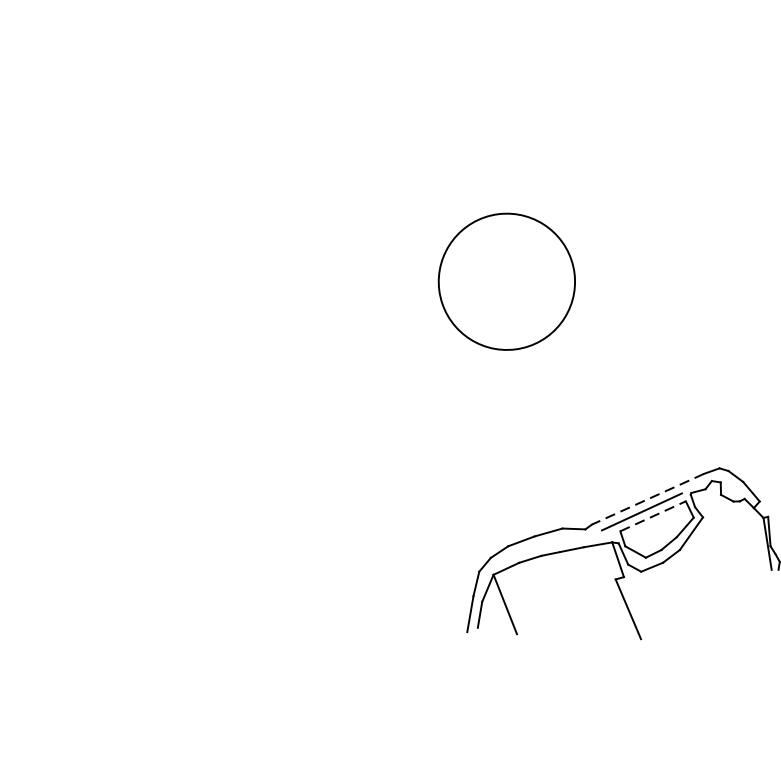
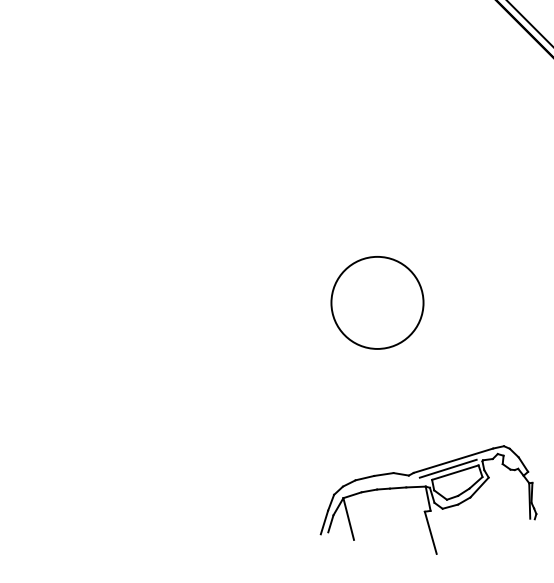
line: (648, 498) -> (453, 460), dashed -> solid
line: (653, 516) -> (455, 472), dashed -> solid

